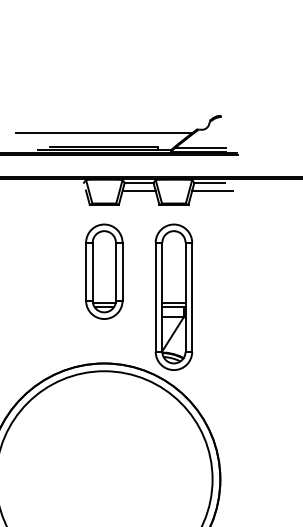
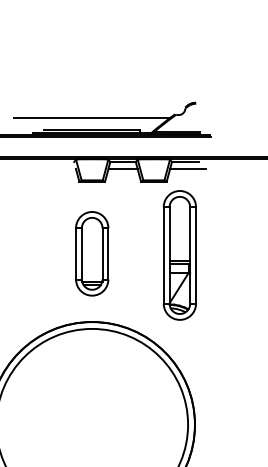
part: (104, 271) -> (92, 253), moved
part: (173, 297) -> (179, 255), moved

